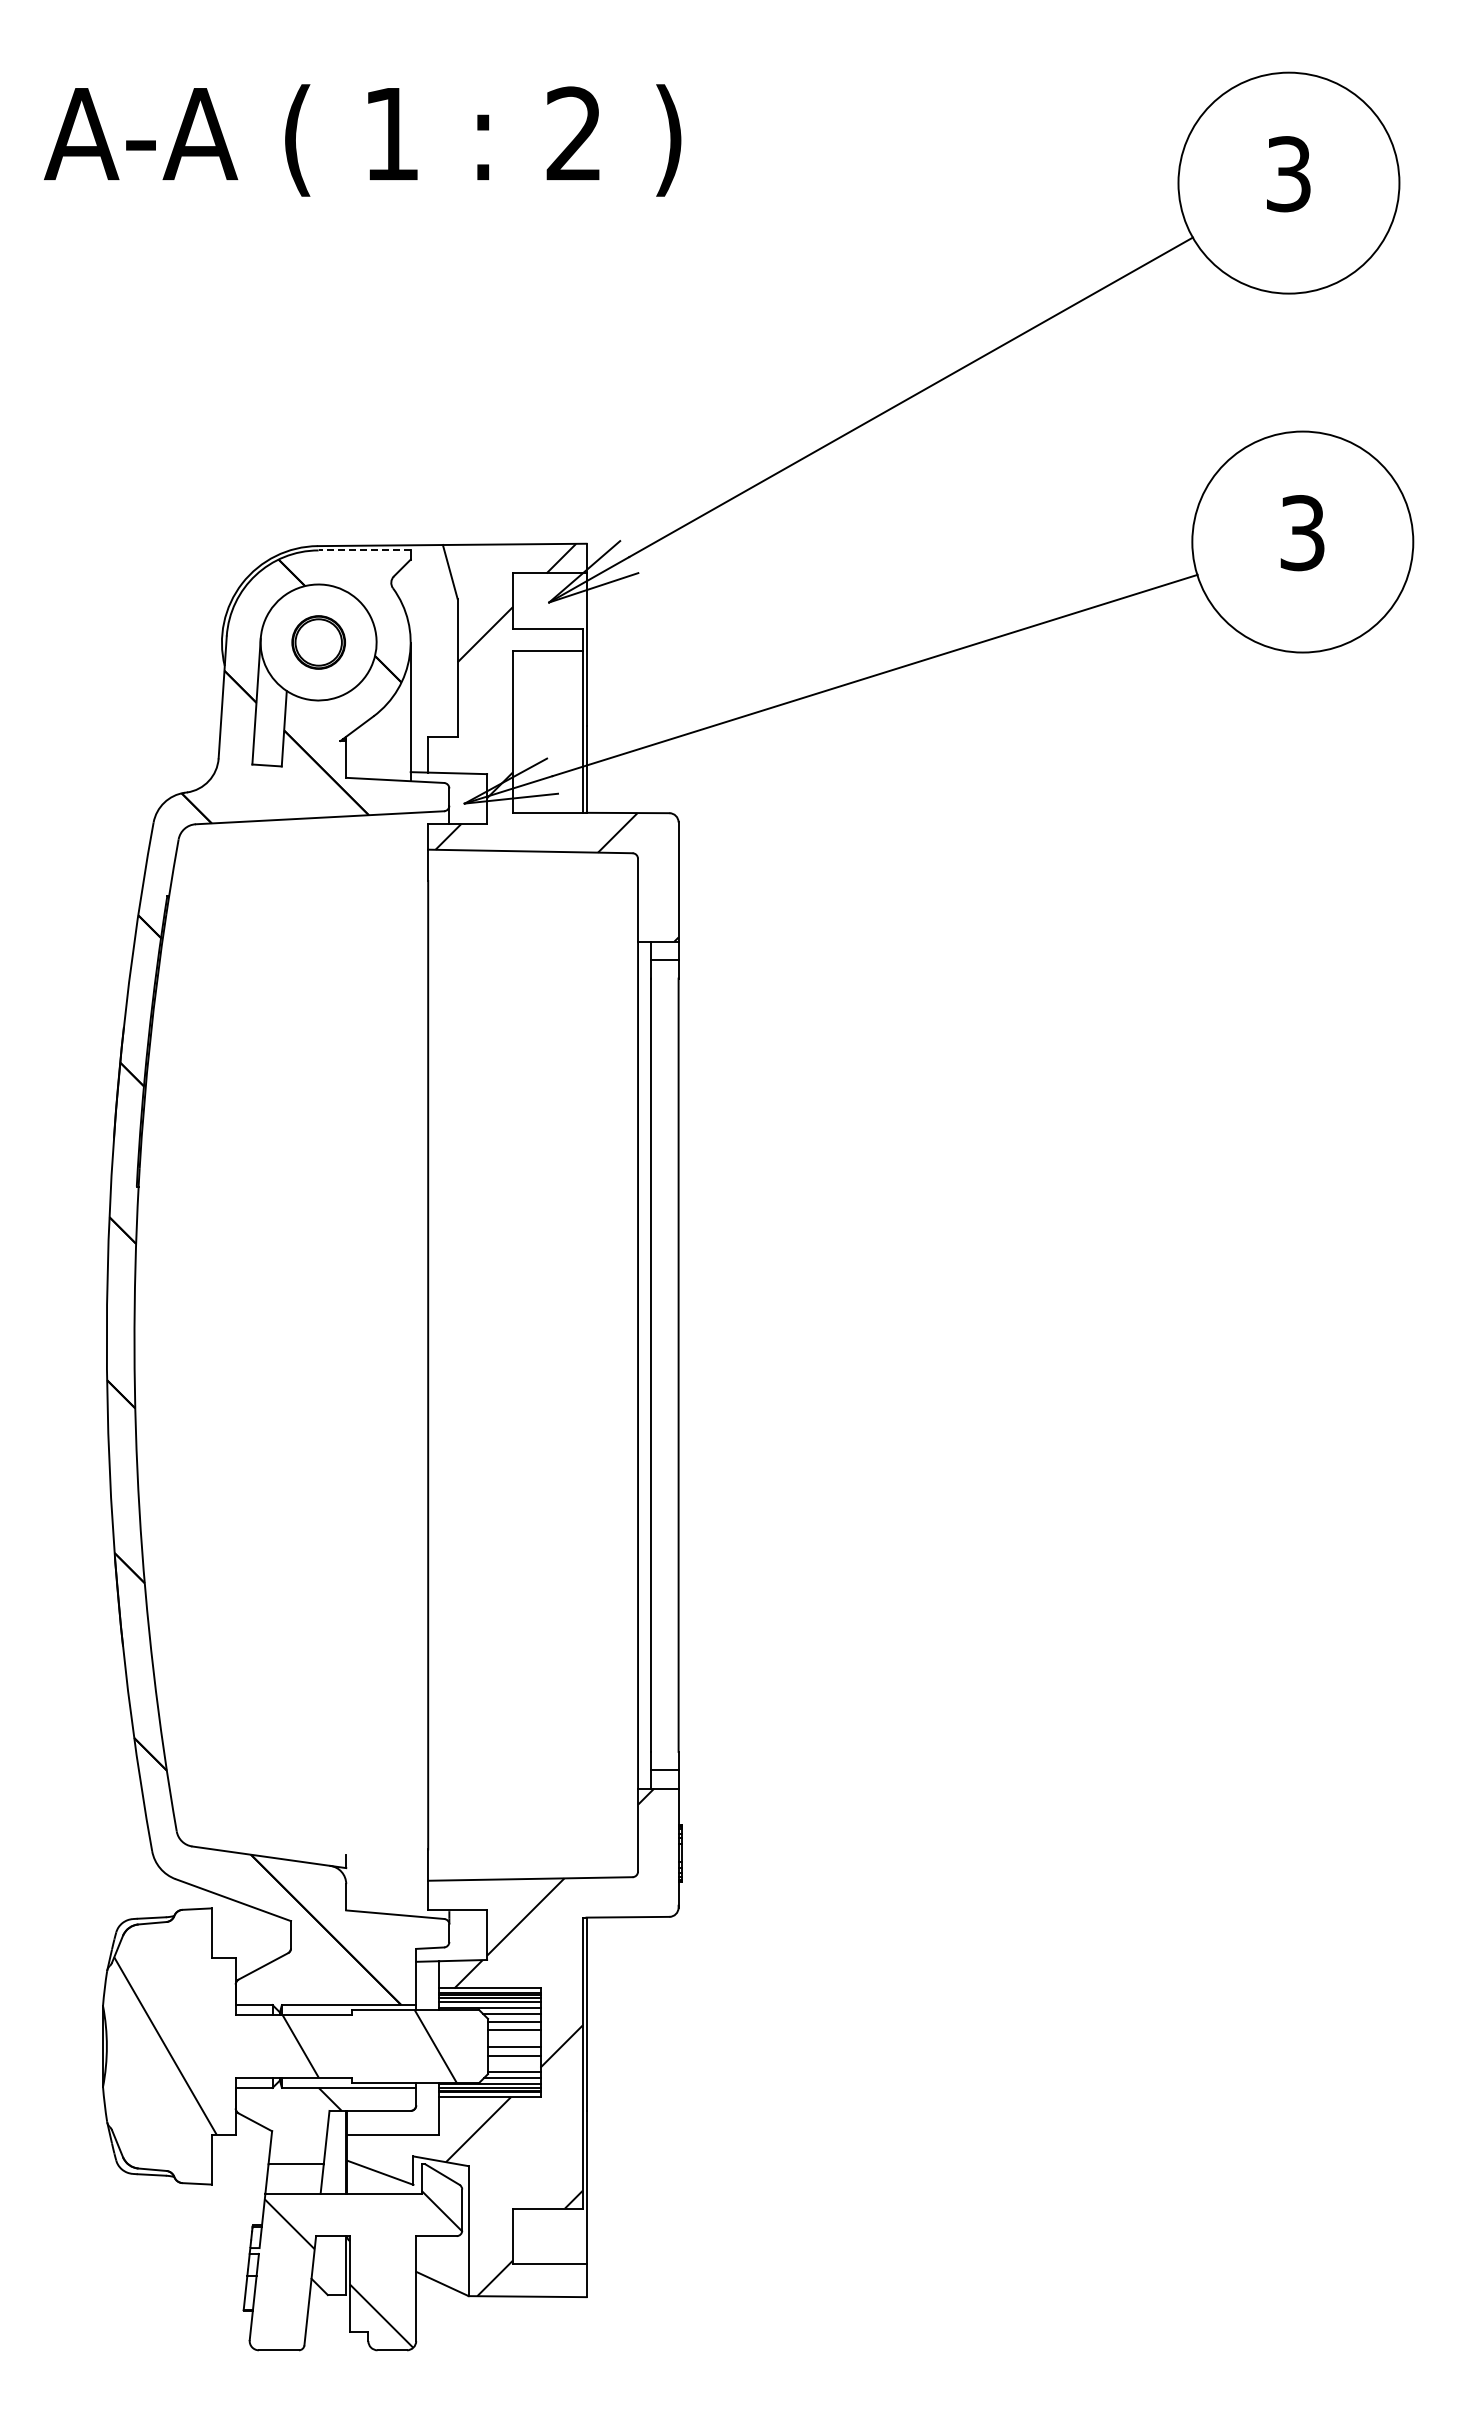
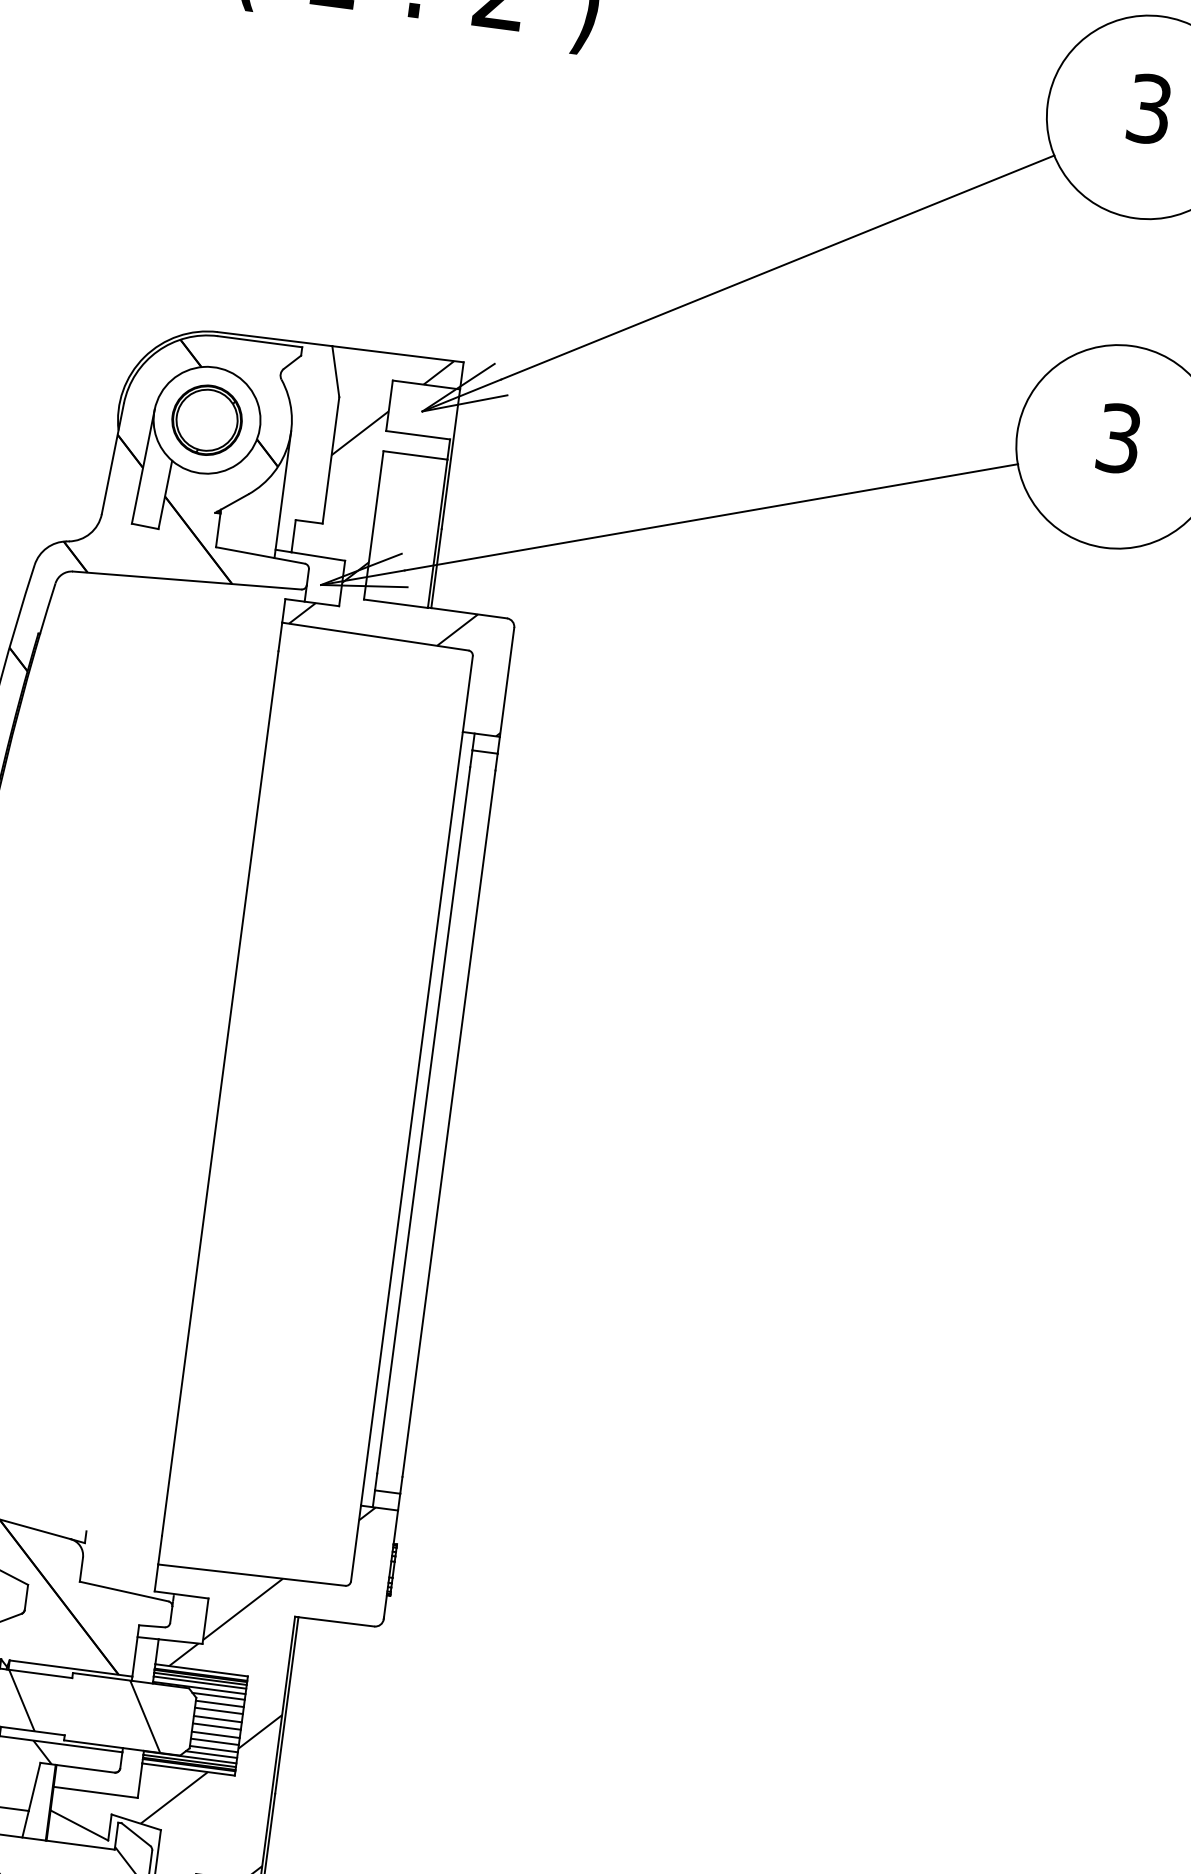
line: (364, 550) -> (260, 341), dashed -> solid
part: (318, 642) -> (206, 420), size x1.43
line: (514, 2038) -> (218, 1718), added
line: (514, 2063) -> (215, 1741), added

